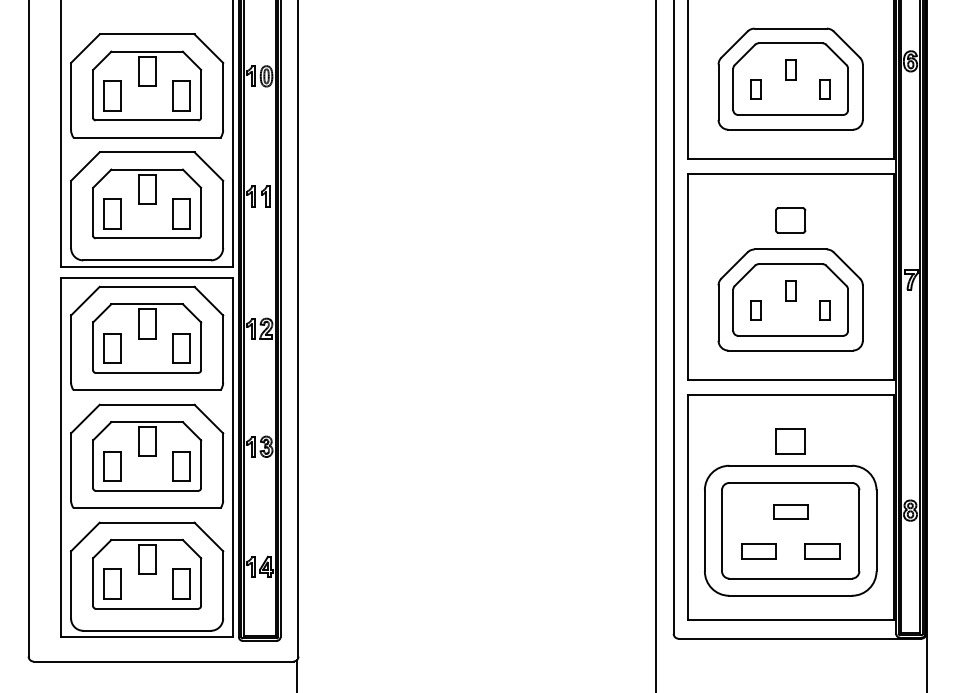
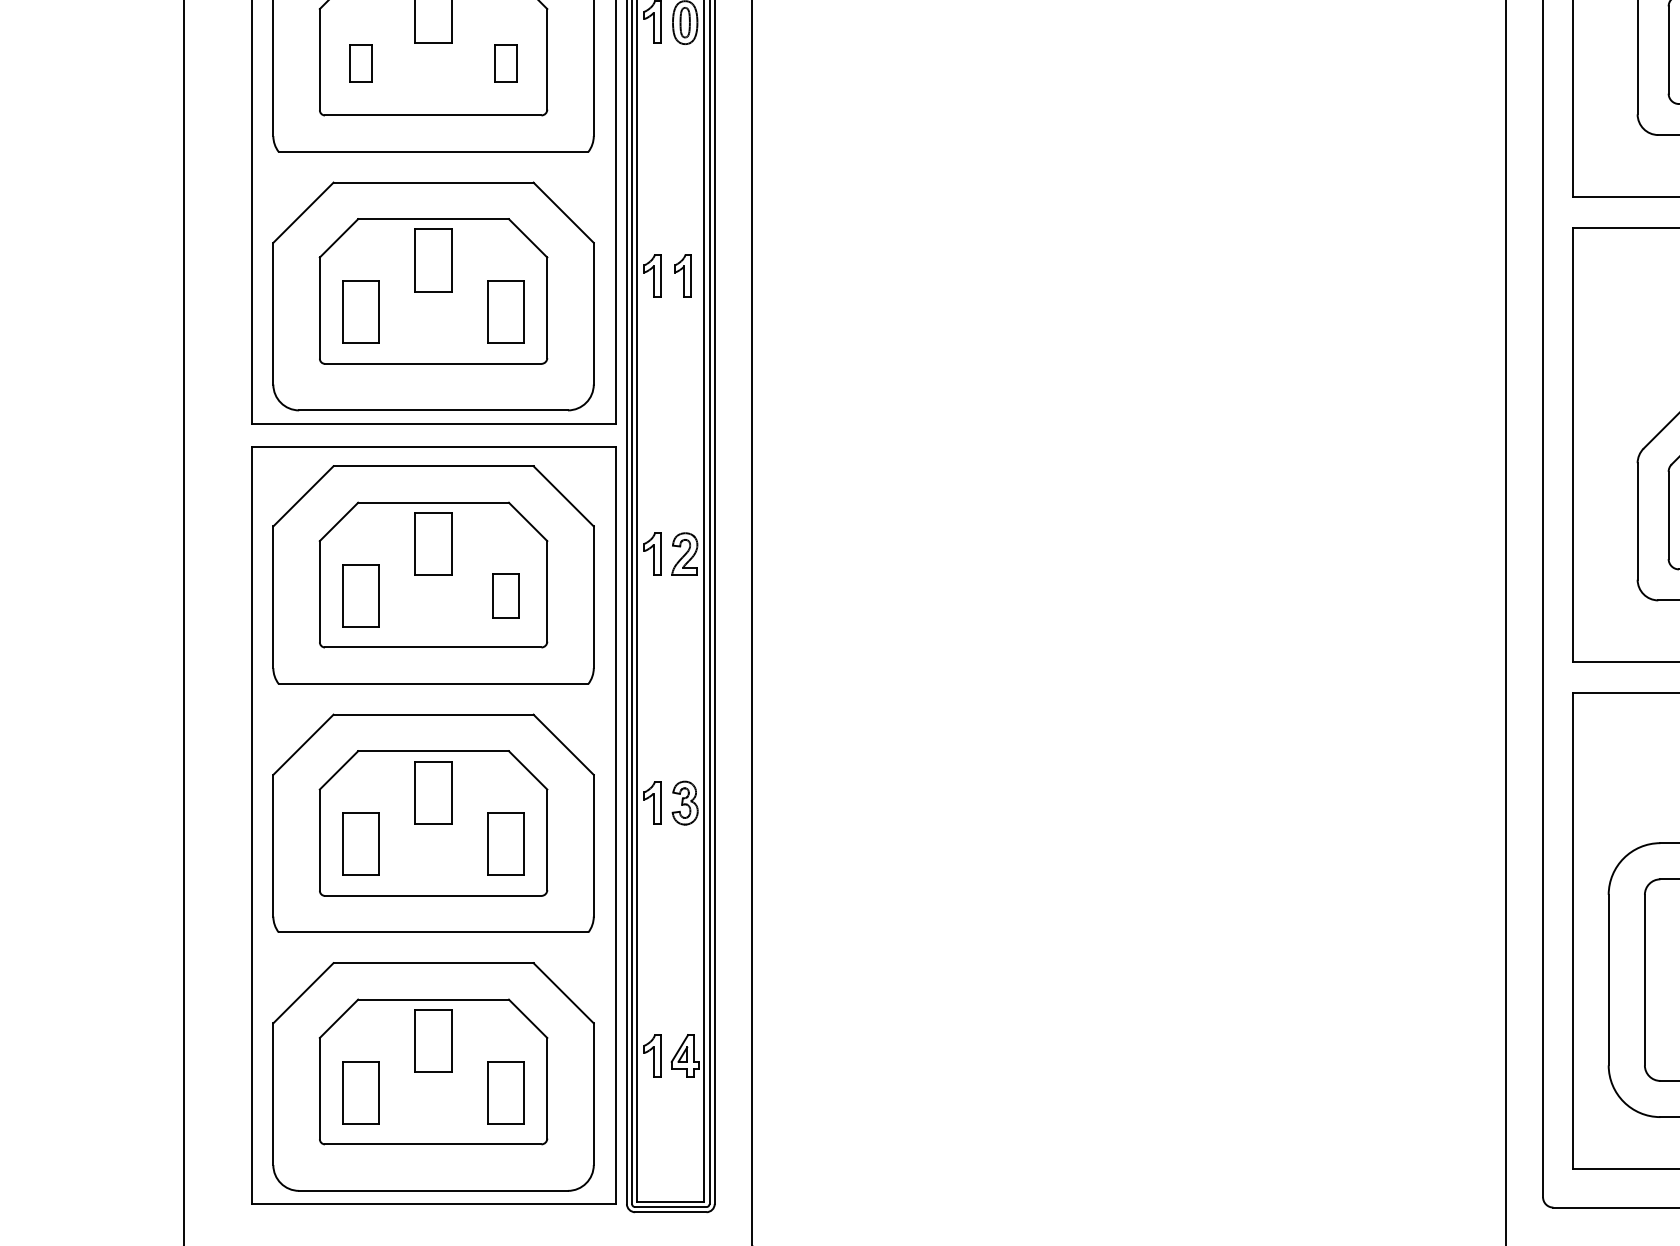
part: (112, 95) -> (360, 62), size x0.6
part: (181, 95) -> (505, 62), size x0.6
part: (181, 348) -> (505, 596), size x0.7

